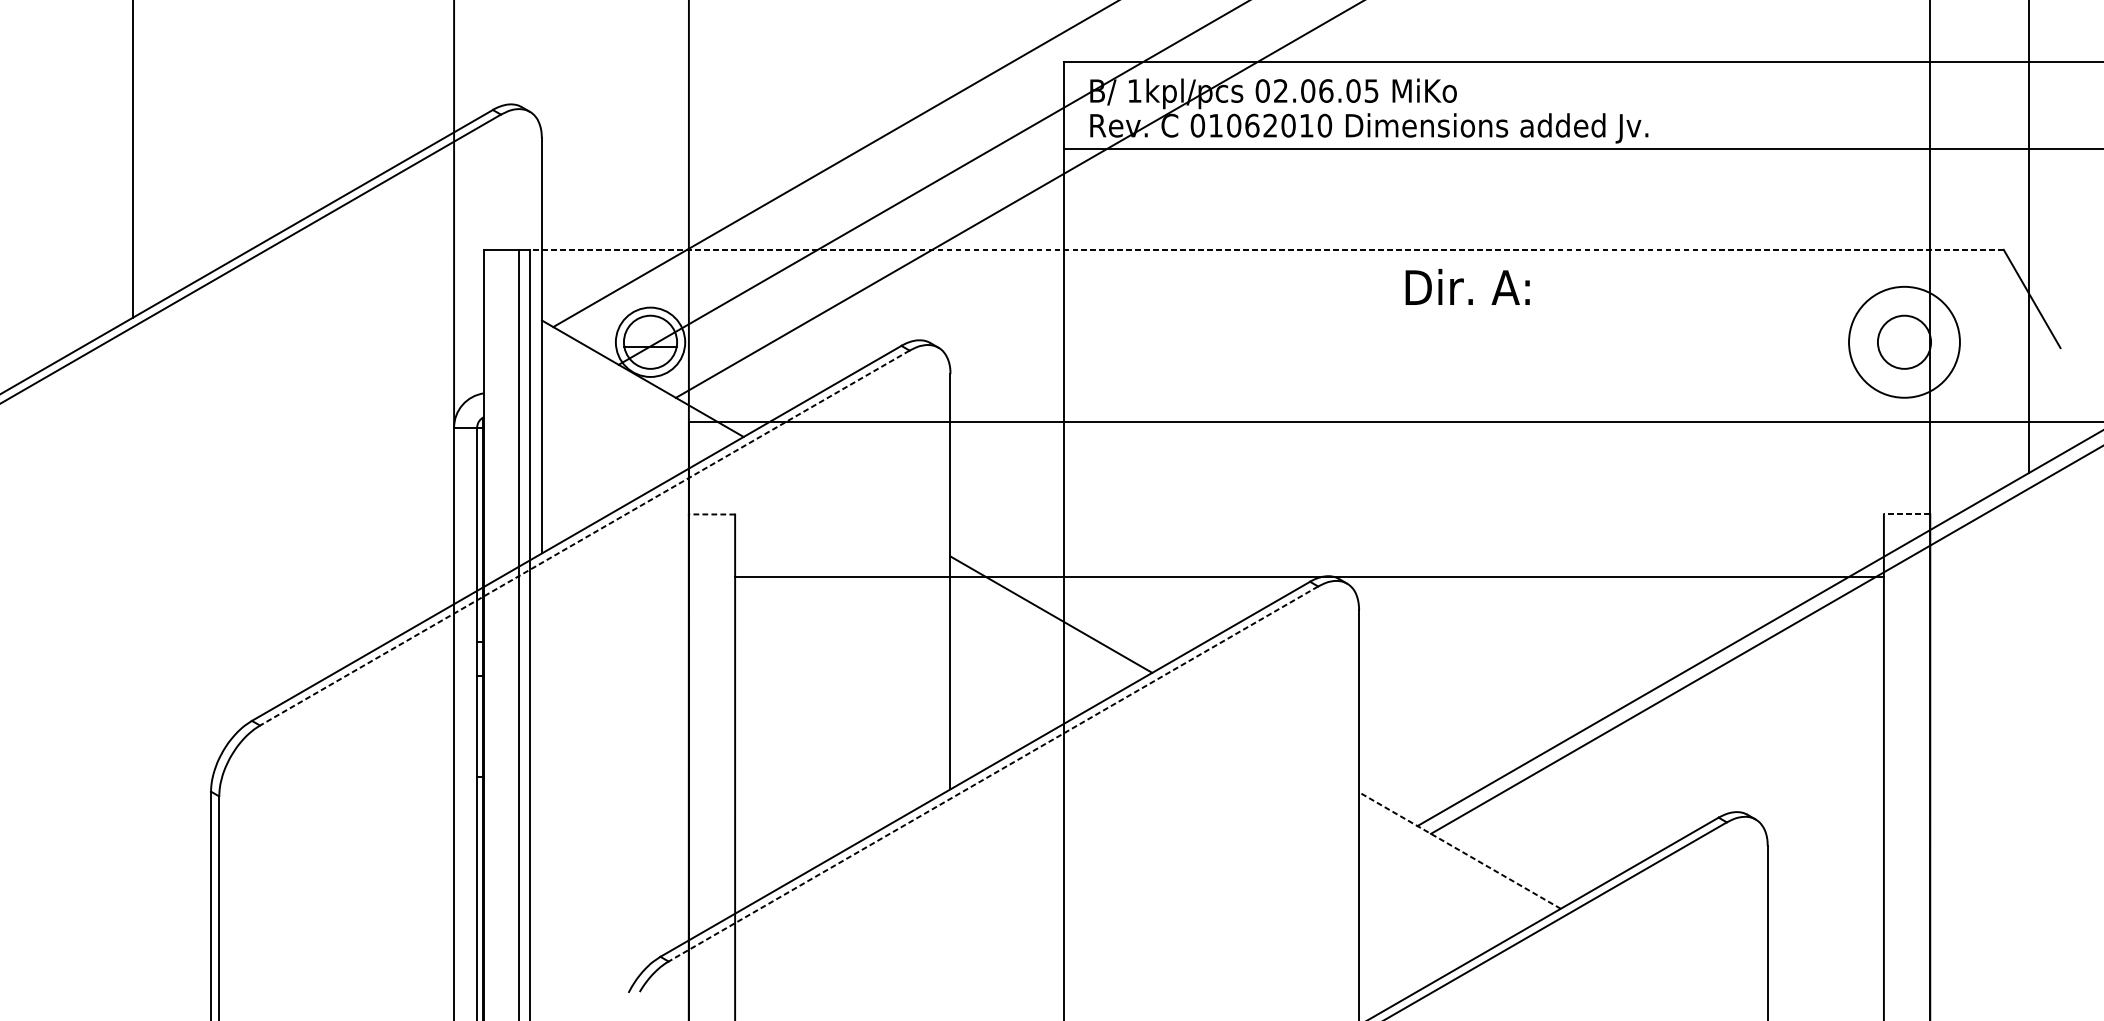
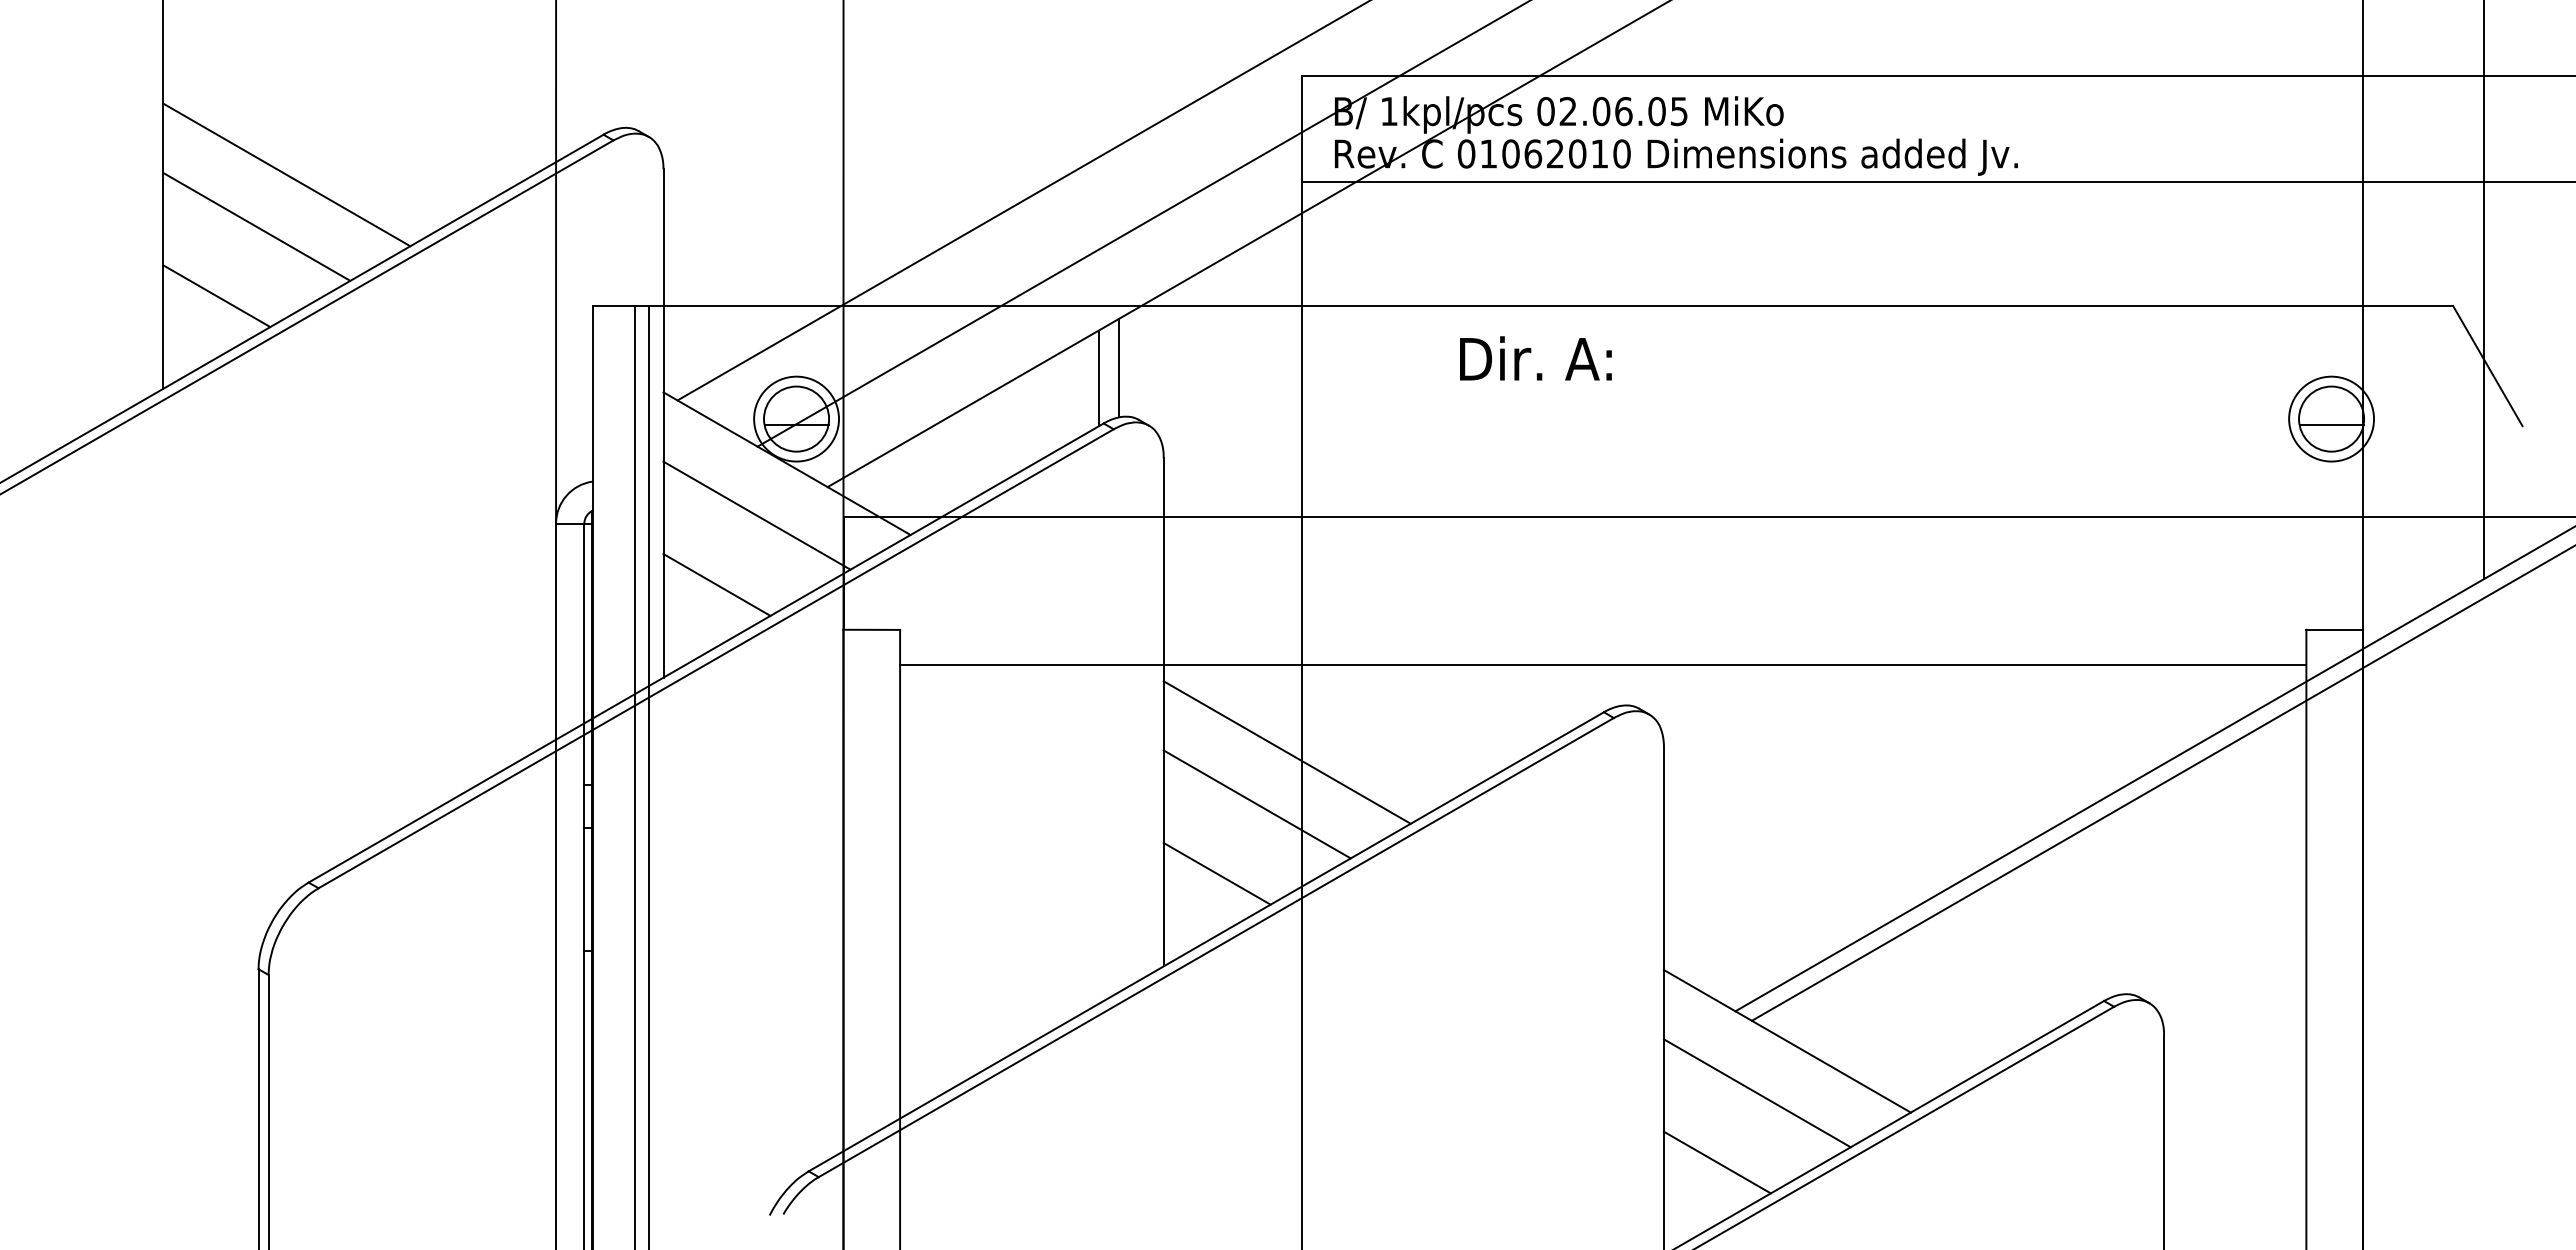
line: (233, 142) -> (286, 174), added
line: (209, 184) -> (256, 226), added
line: (176, 242) -> (216, 296), added
line: (1267, 249) -> (1551, 305), dashed -> solid
text: (1467, 287) -> (1535, 358), moved
line: (913, 300) -> (1118, 367), added
line: (897, 309) -> (1098, 378), added
circle: (1904, 341) -> (2331, 418), size x0.62
line: (1904, 346) -> (2331, 424), added
line: (617, 421) -> (756, 515), added
line: (585, 477) -> (716, 584), added
line: (711, 514) -> (871, 629), dashed -> solid
line: (1906, 514) -> (2334, 629), dashed -> solid
line: (584, 538) -> (715, 659), dashed -> solid
line: (1309, 577) -> (1603, 665), moved
line: (1026, 657) -> (1256, 804), added
line: (993, 713) -> (1216, 873), added
line: (992, 773) -> (1215, 947), dashed -> solid
line: (1460, 850) -> (1787, 1041), dashed -> solid
line: (1434, 893) -> (1756, 1093), added
line: (1402, 949) -> (1716, 1162), added

